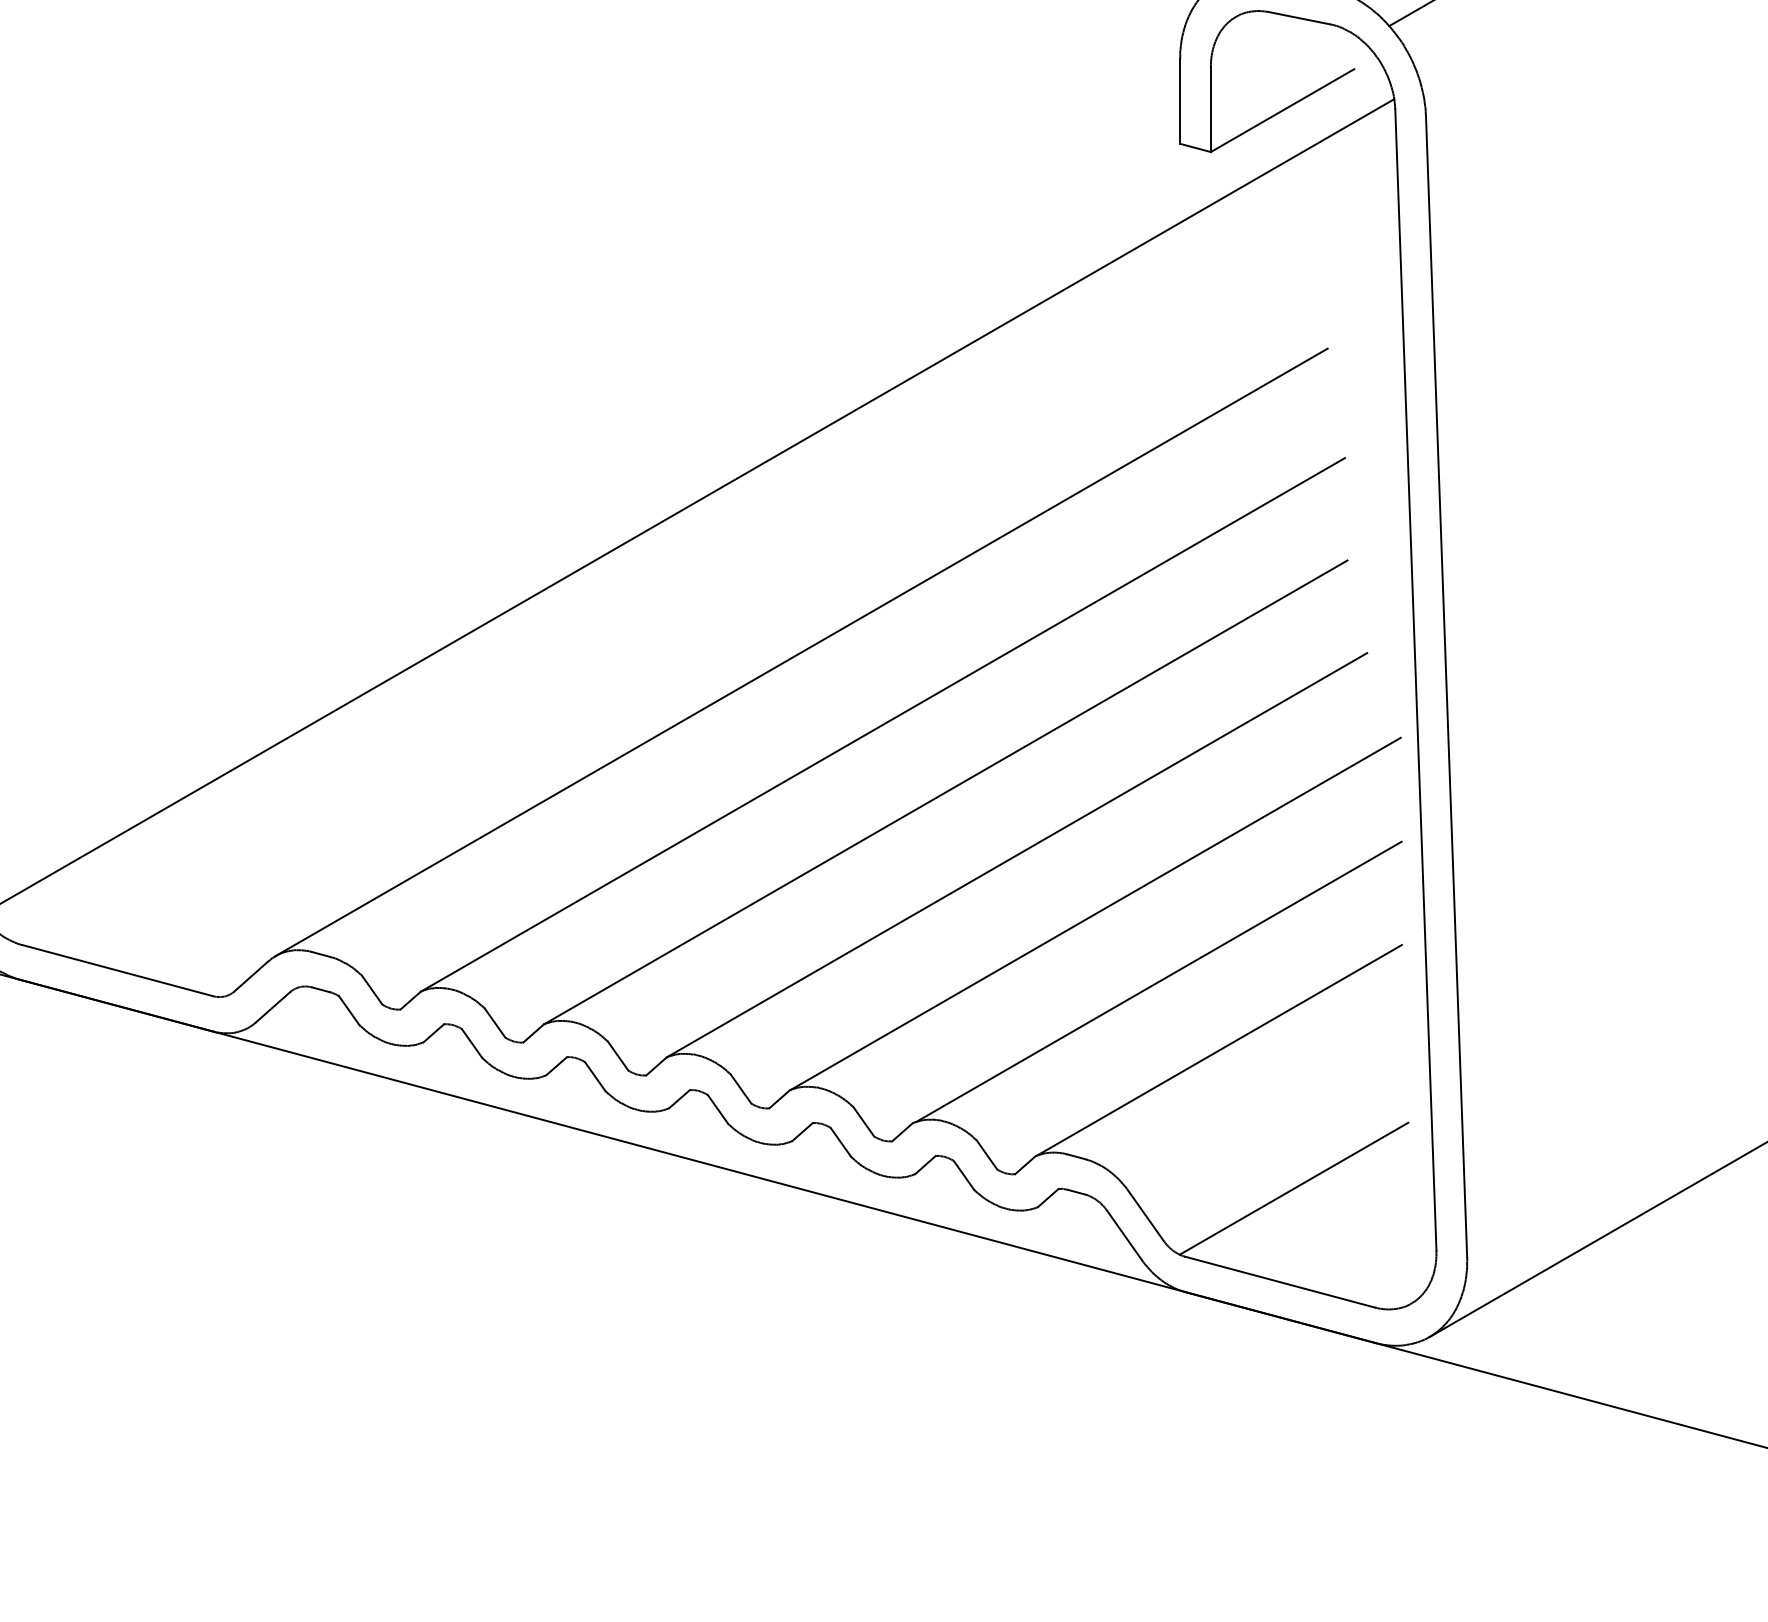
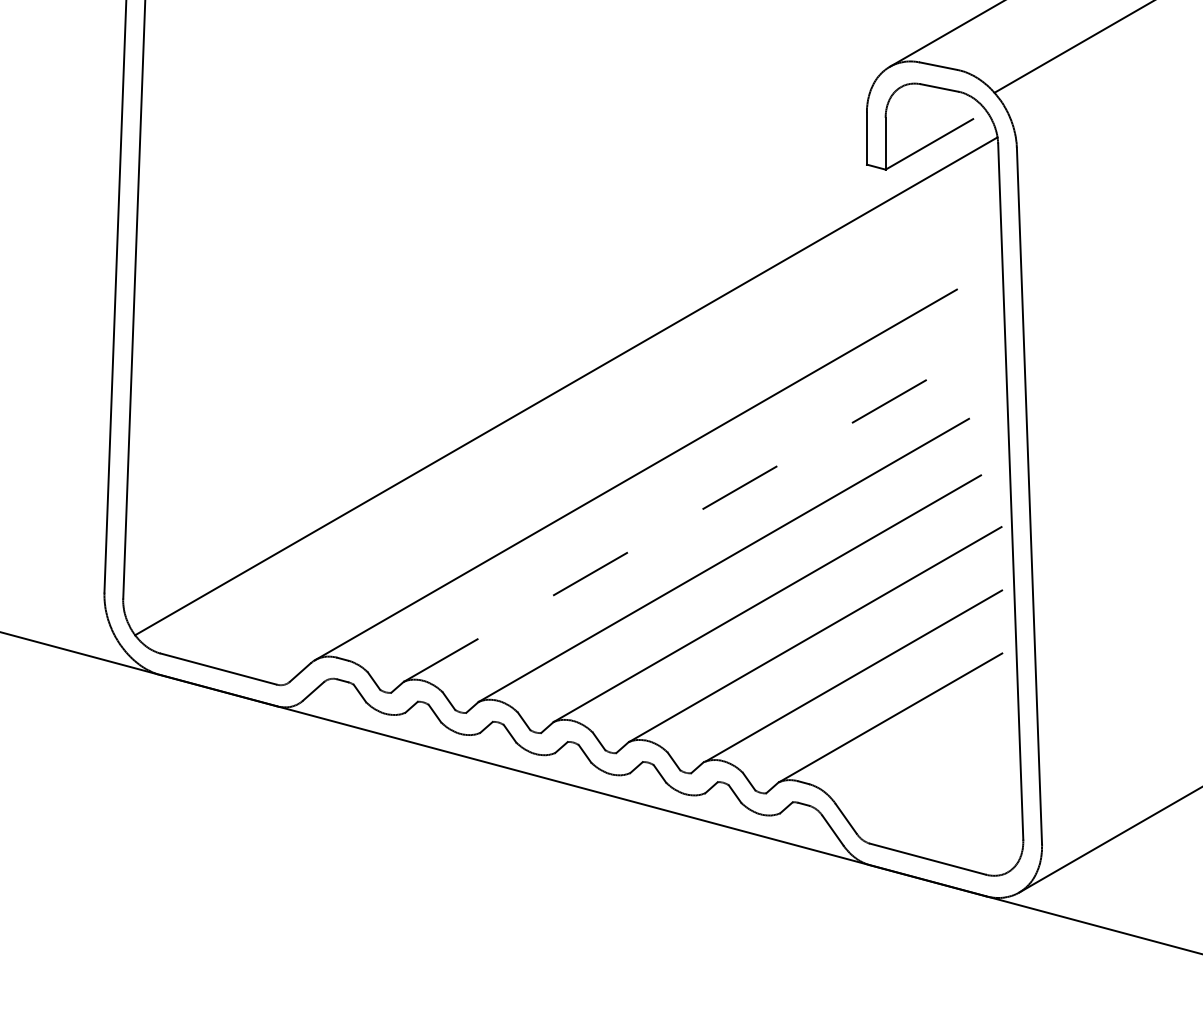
line: (882, 725) -> (685, 519), solid -> dashed
line: (1294, 1187) -> (936, 801), removed

